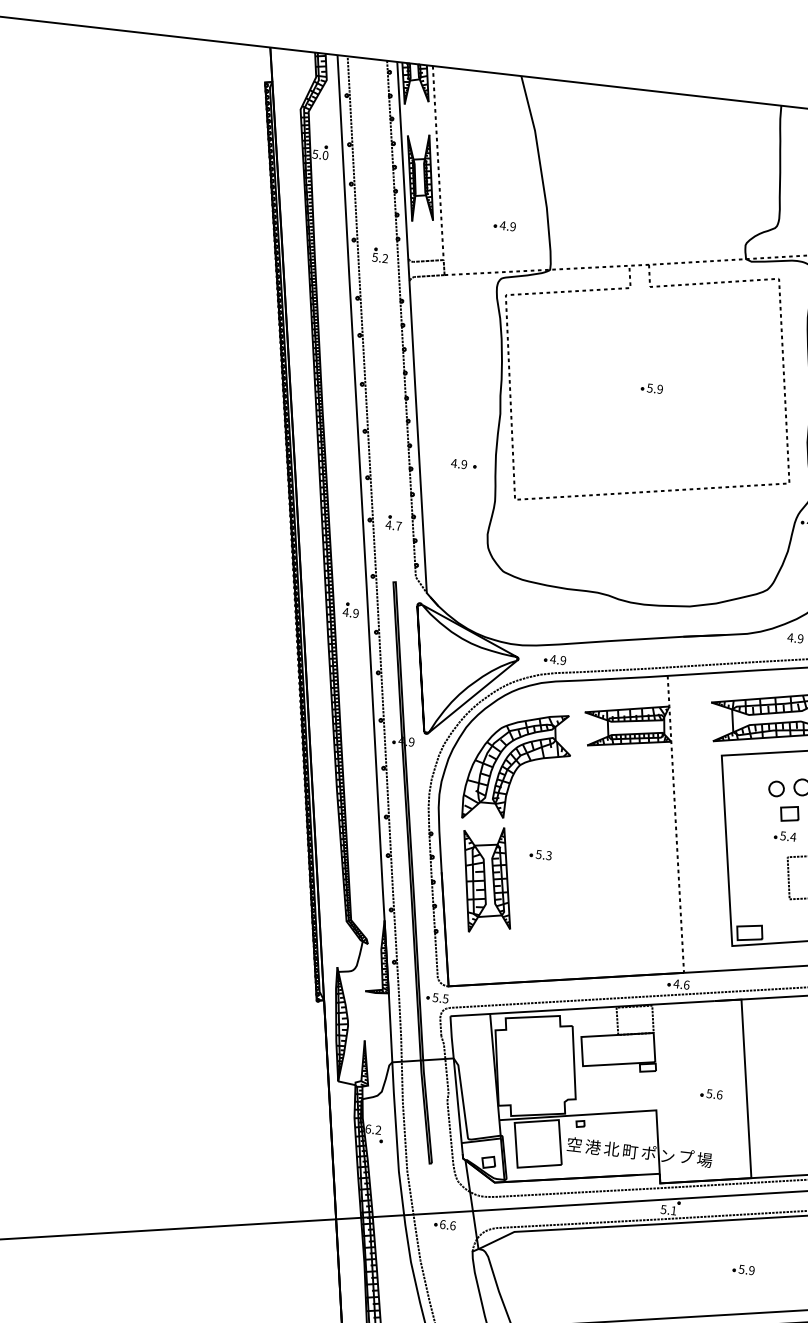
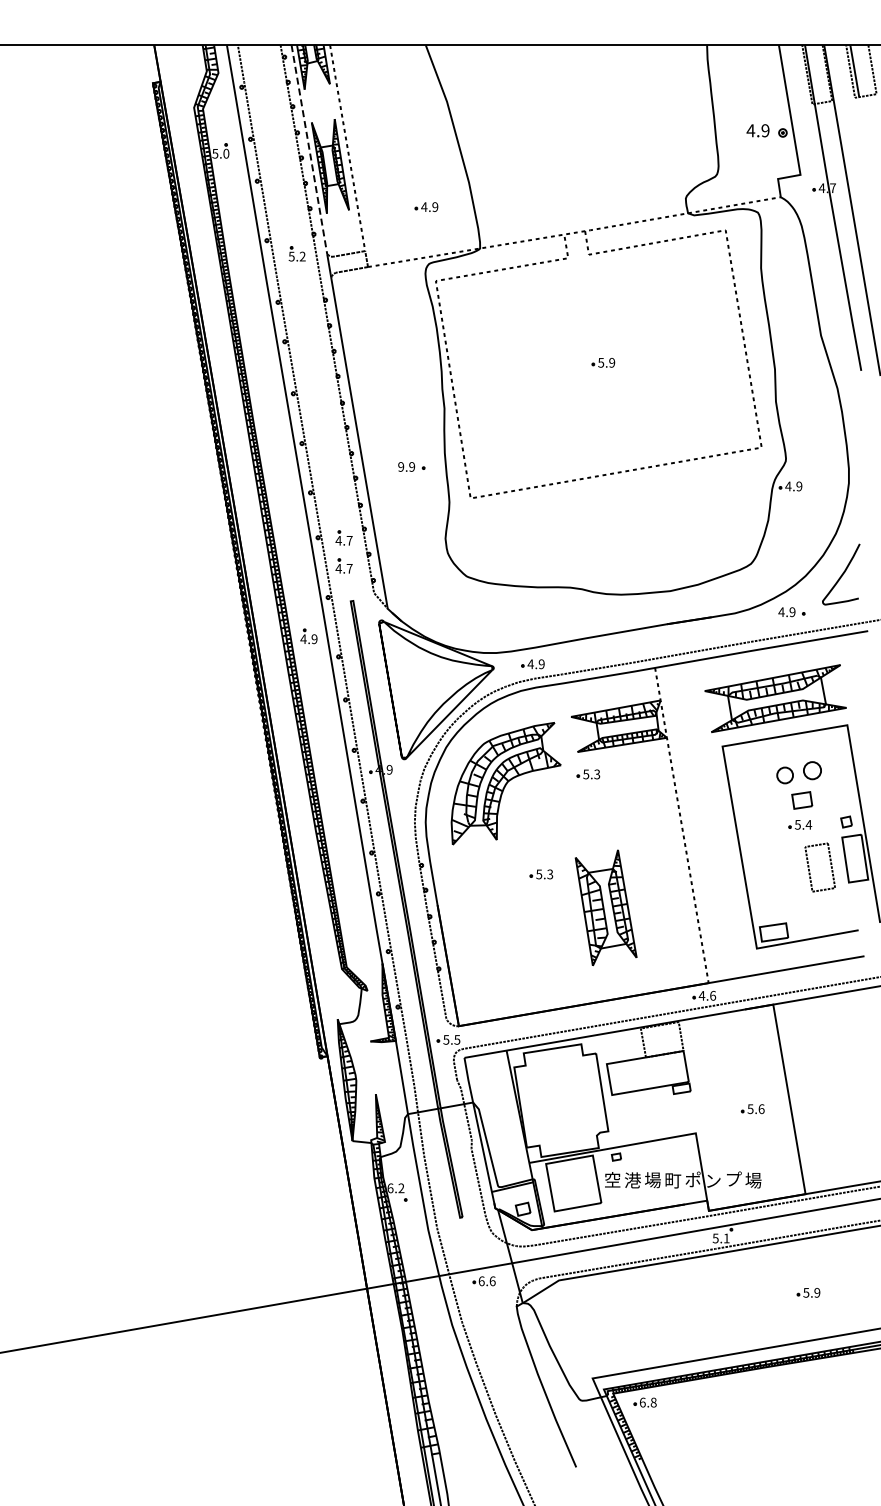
line: (402, 161) -> (309, 150), solid -> dashed
text: (453, 462) -> (400, 466), 4.9 -> 9.9
part: (390, 548) -> (343, 565), added
part: (594, 767) -> (588, 774), added
part: (486, 879) -> (605, 907), moved
text: (612, 1149) -> (653, 1180), 北 -> 場

